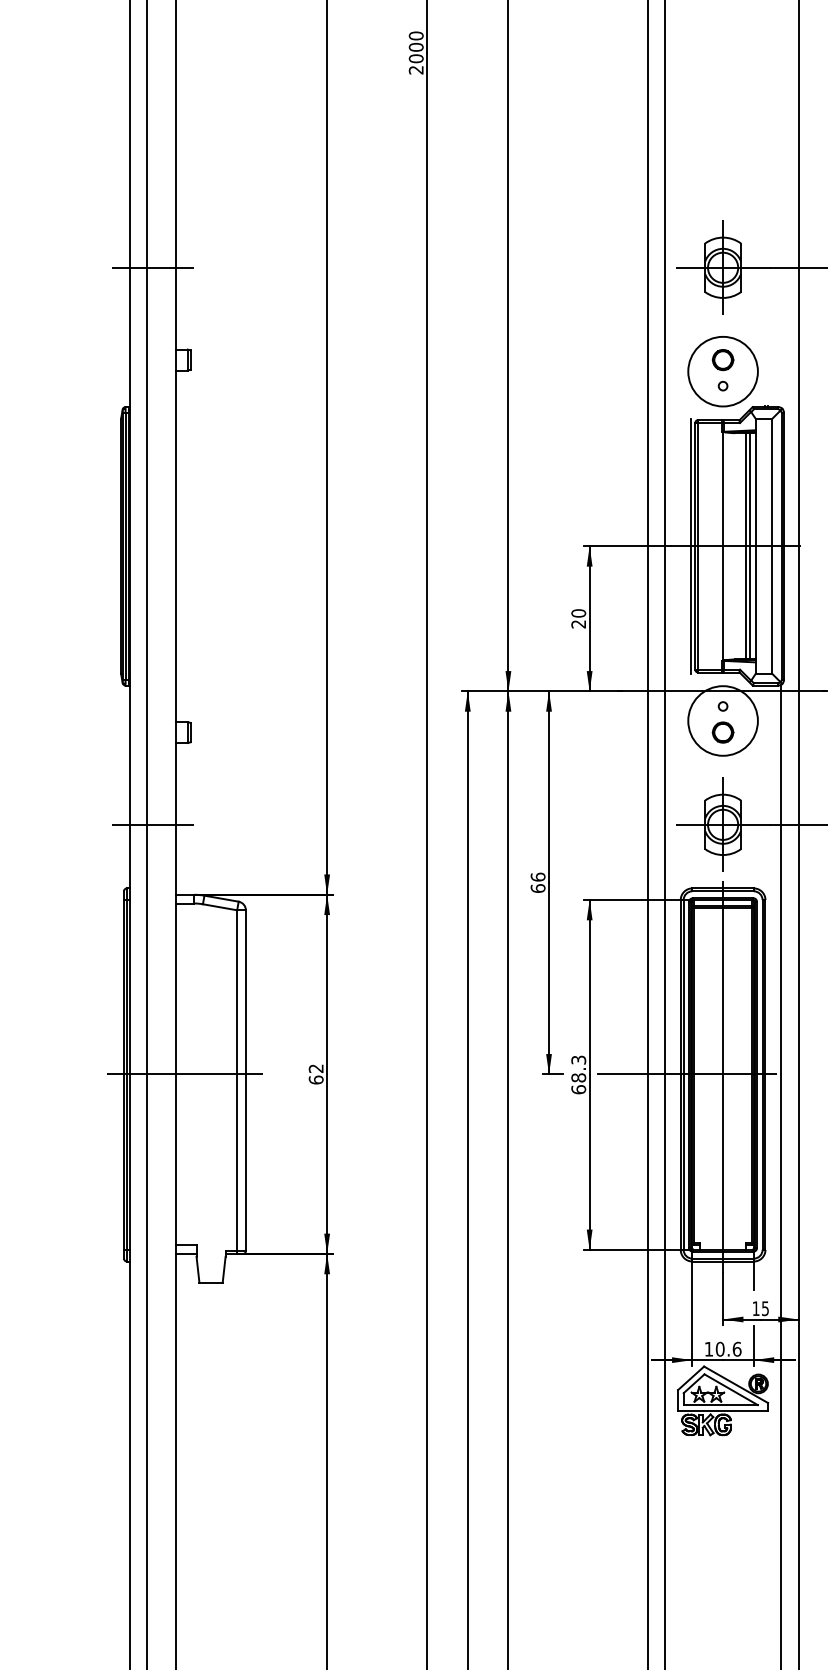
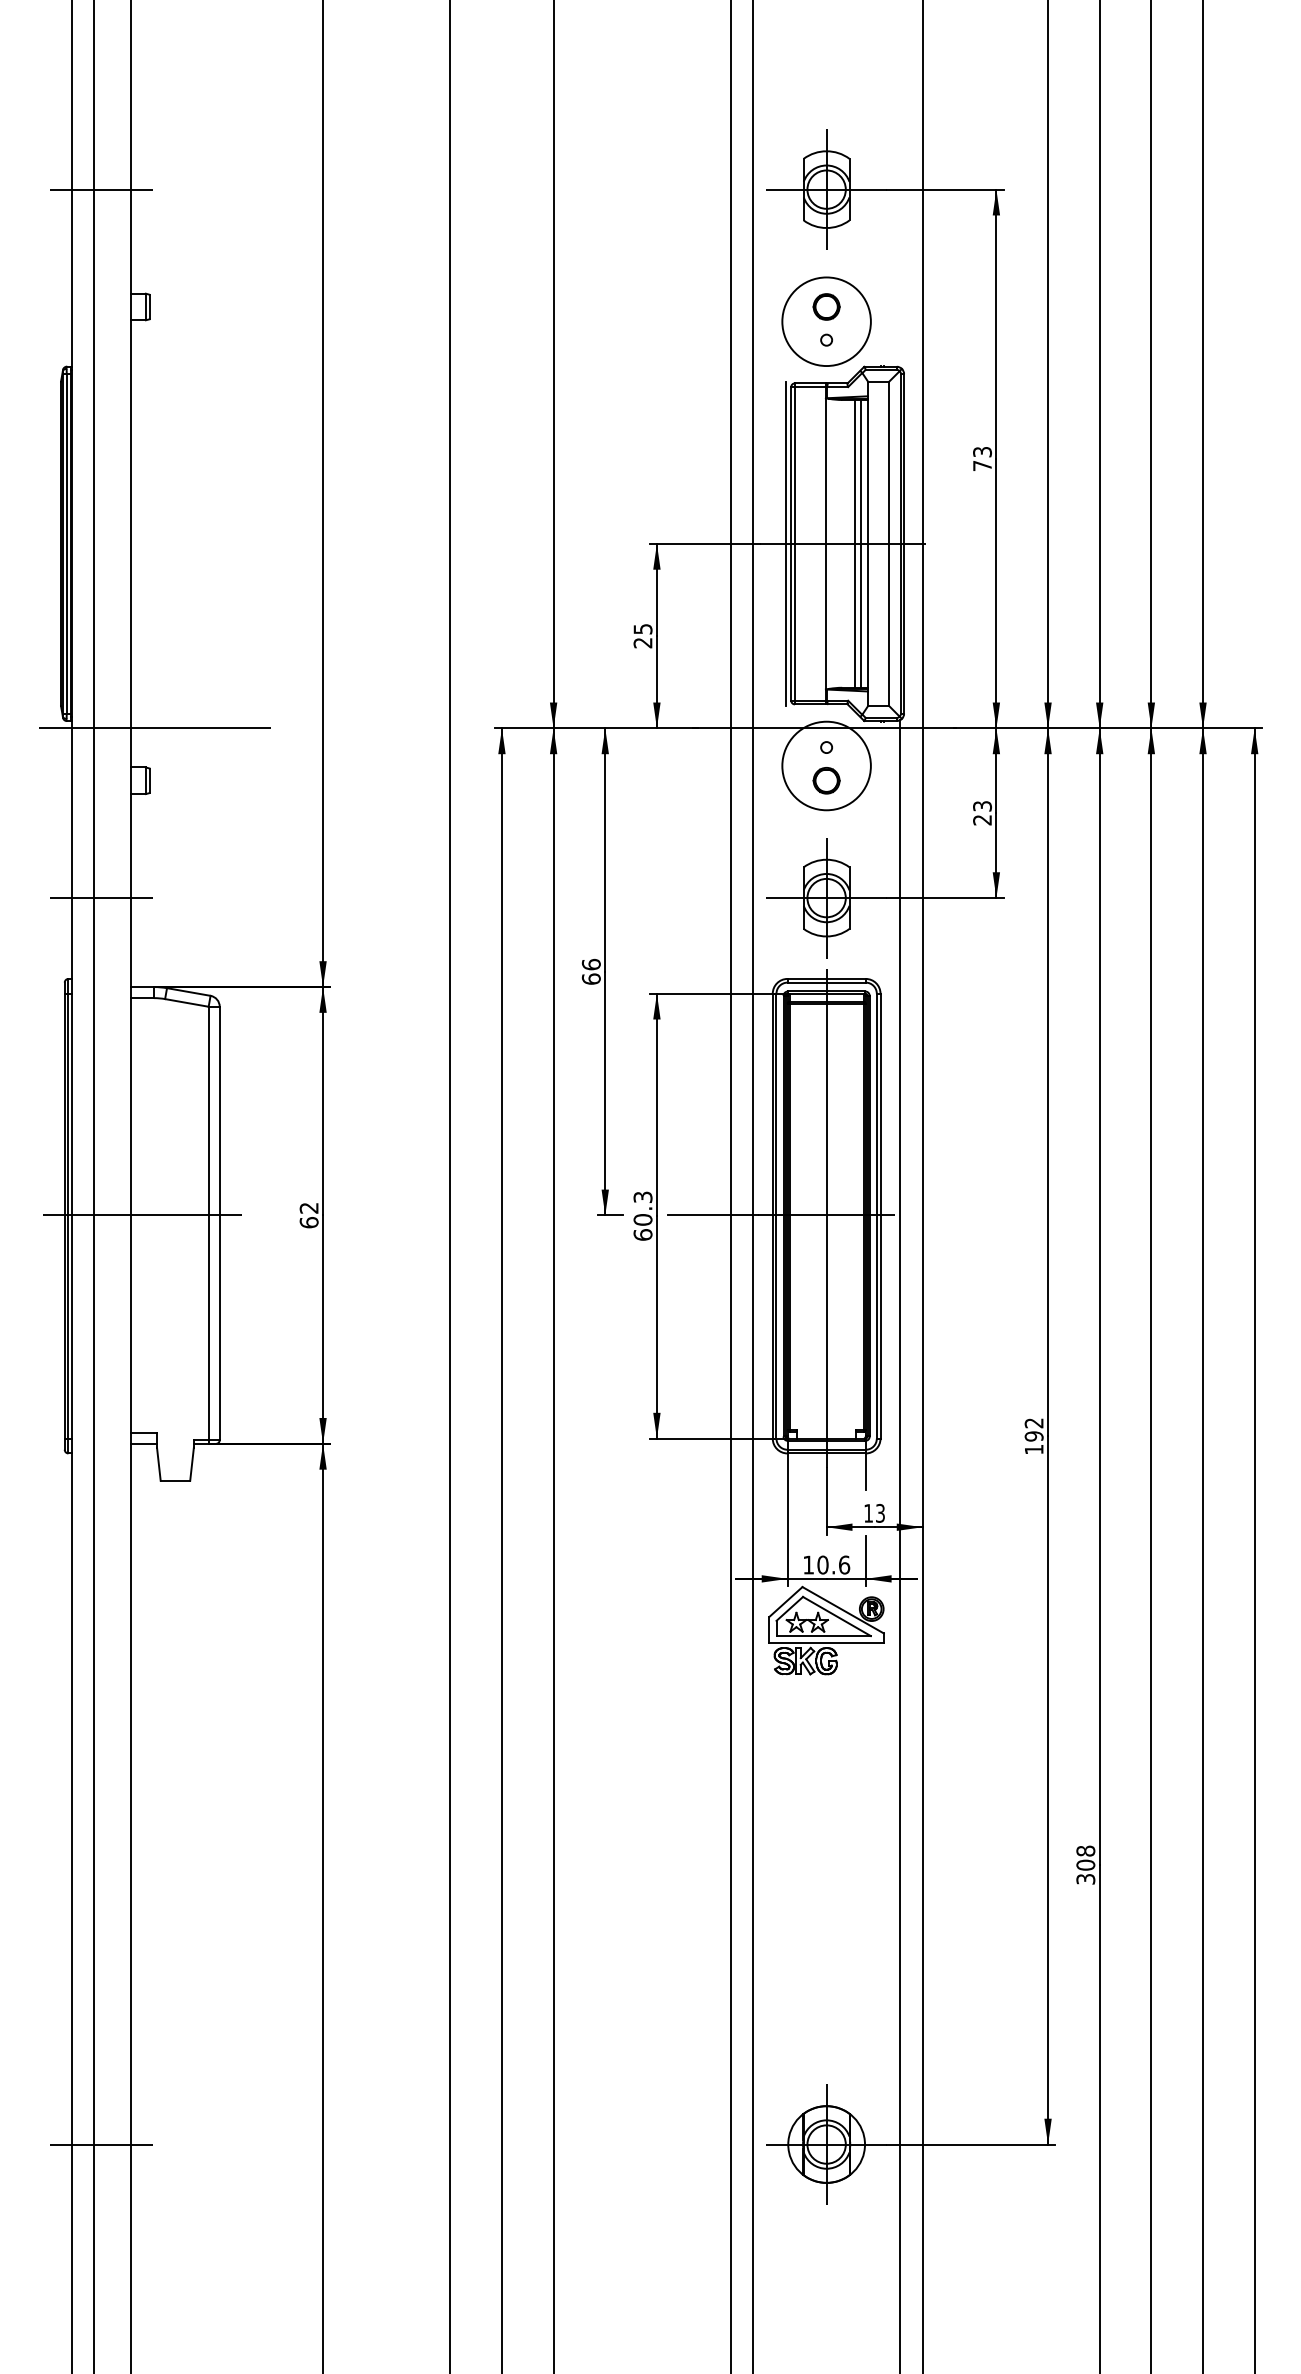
text: (578, 612) -> (642, 628), 20 -> 25
line: (194, 691) -> (154, 728), added
text: (579, 1077) -> (643, 1219), 68.3 -> 60.3
text: (765, 1308) -> (880, 1513), 15 -> 13

